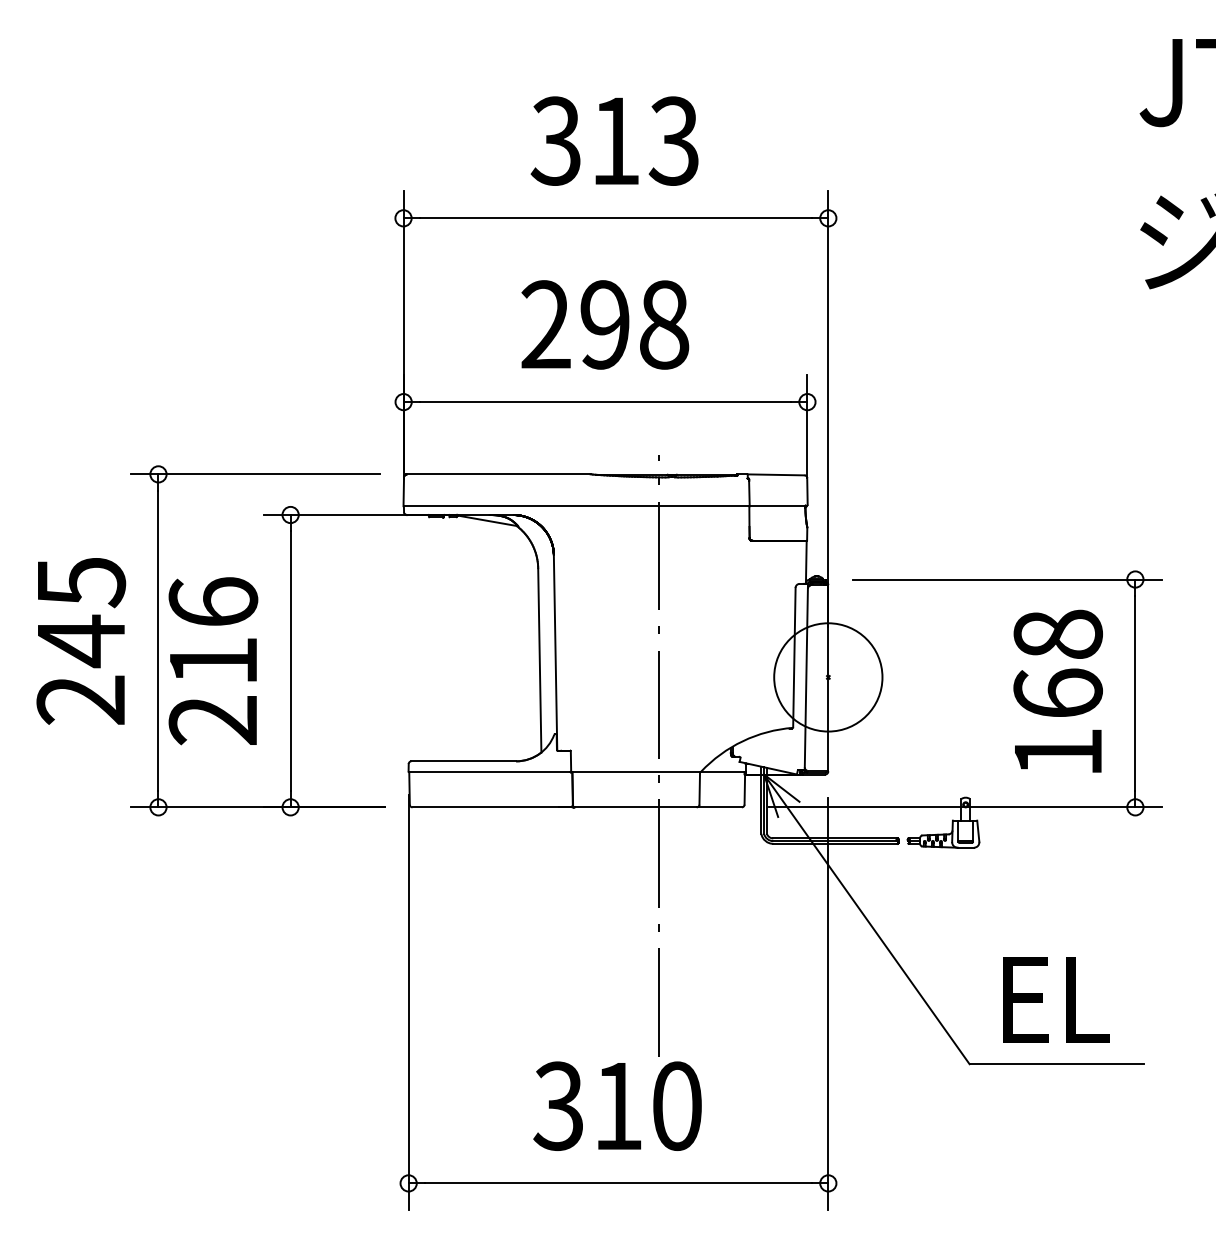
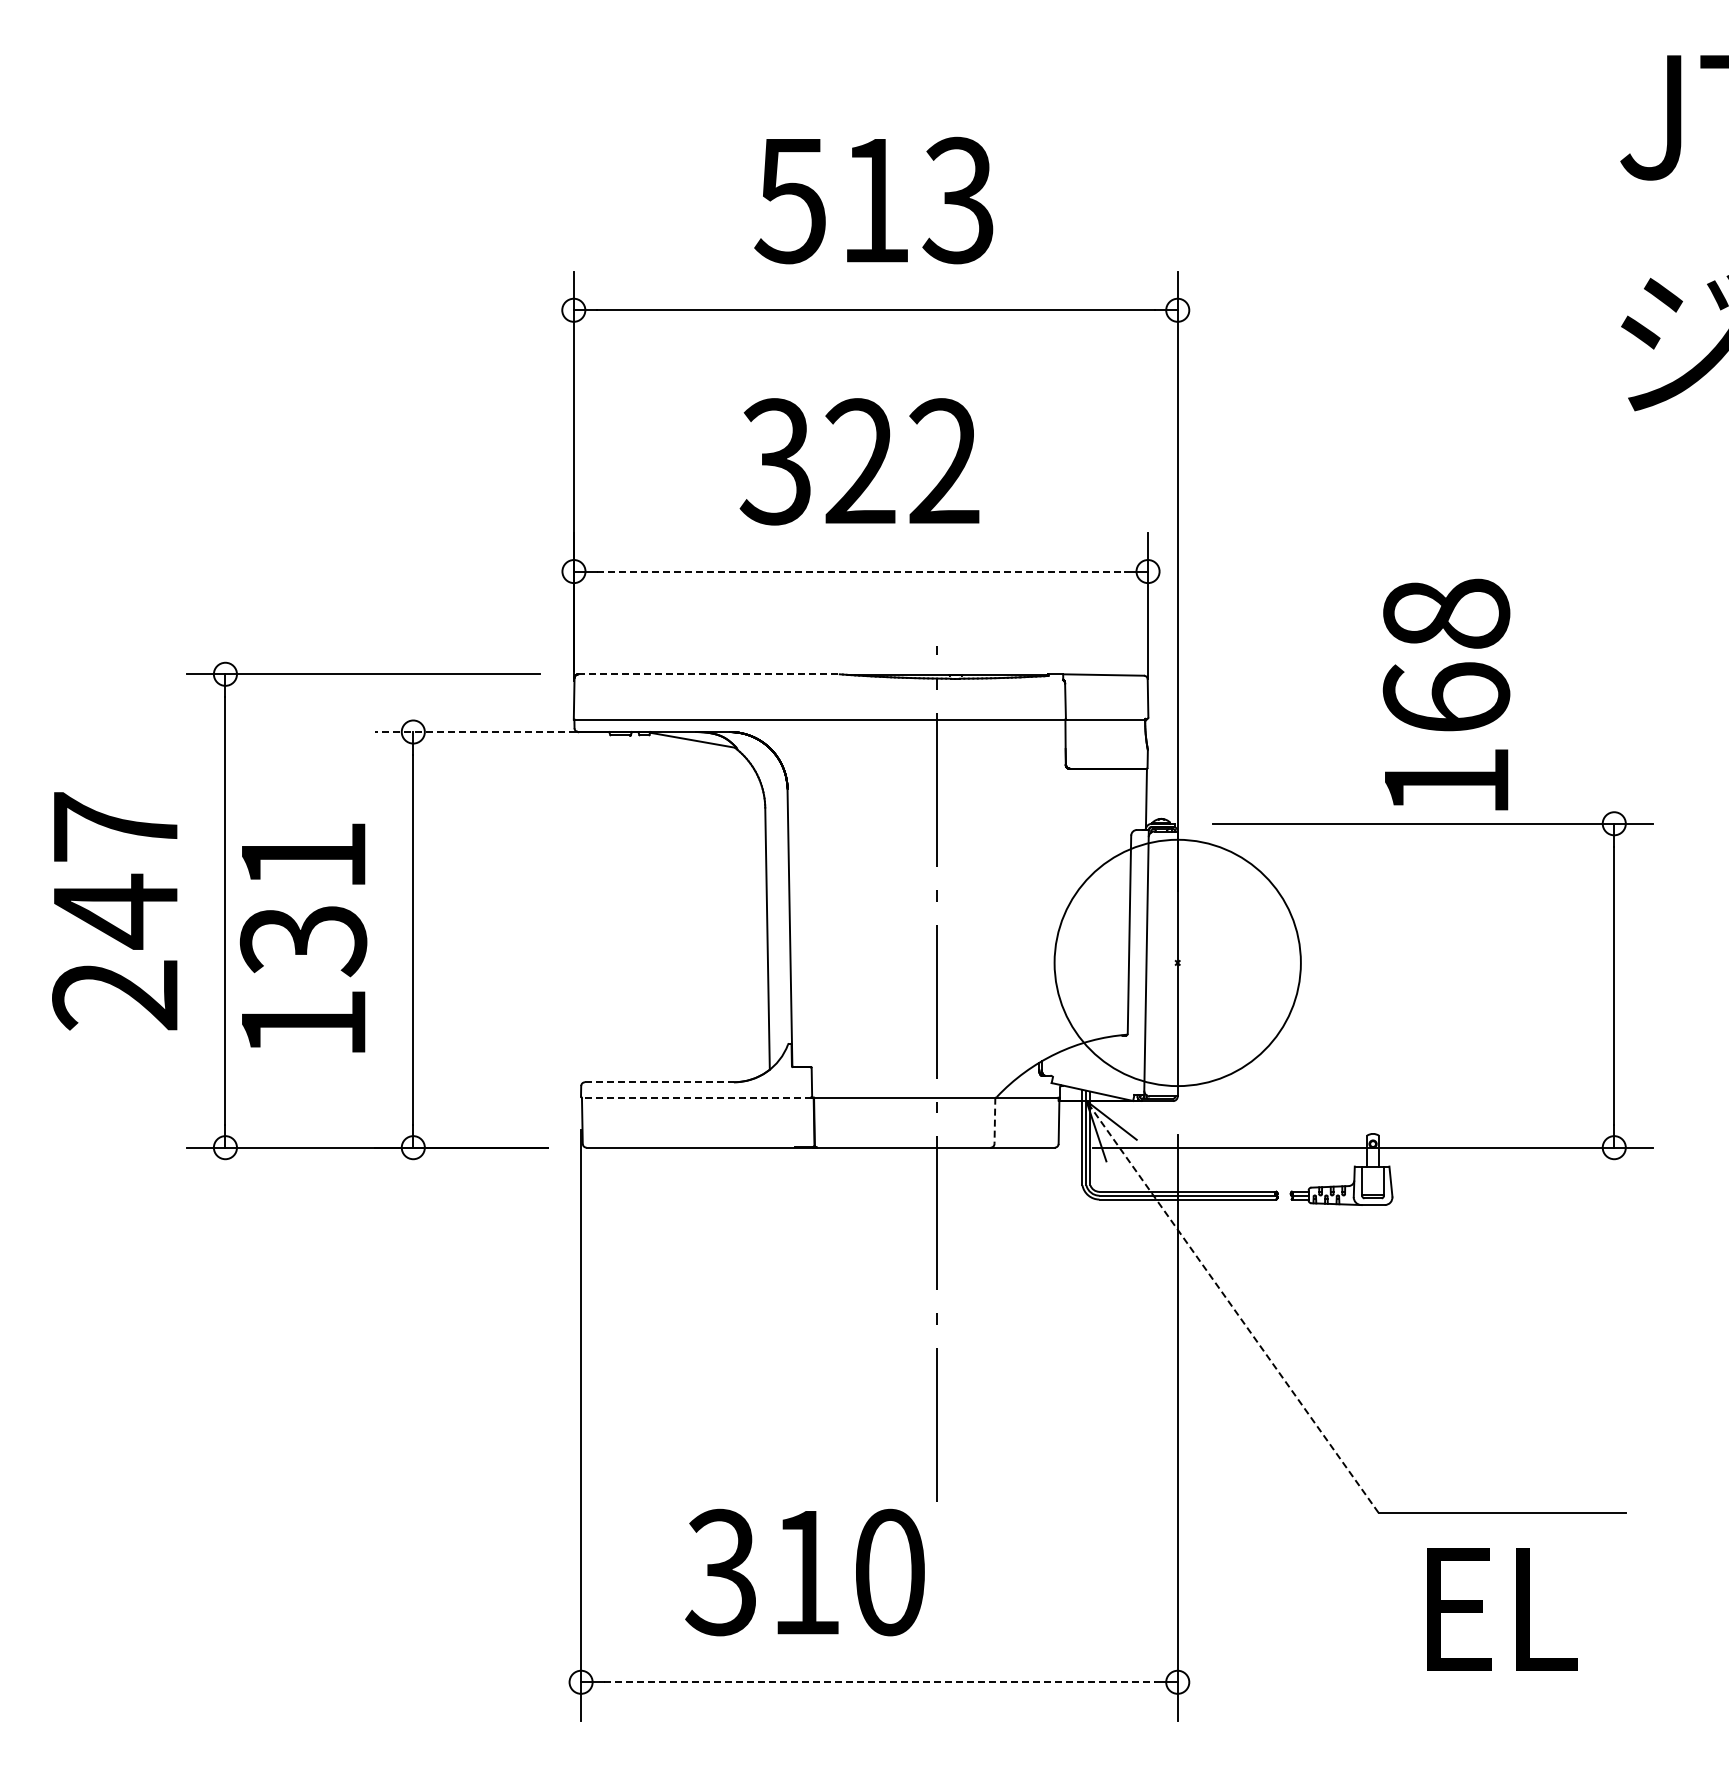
text: (555, 140) -> (789, 199), 313 -> 513
text: (604, 324) -> (859, 461), 298 -> 322
line: (605, 402) -> (861, 571), solid -> dashed
line: (498, 474) -> (709, 674), solid -> dashed
line: (333, 515) -> (474, 732), solid -> dashed
text: (81, 582) -> (116, 828), 245 -> 247
text: (213, 660) -> (303, 939), 216 -> 131
circle: (828, 677) -> (1177, 962), size x1.6
text: (1058, 691) -> (1446, 694), moved
line: (463, 761) -> (659, 1082), solid -> dashed
line: (489, 772) -> (696, 1097), solid -> dashed
line: (699, 788) -> (994, 1121), solid -> dashed
line: (866, 919) -> (1232, 1306), solid -> dashed
text: (1056, 999) -> (1502, 1609), moved
text: (617, 1106) -> (804, 1572), moved
line: (618, 1183) -> (879, 1682), solid -> dashed

